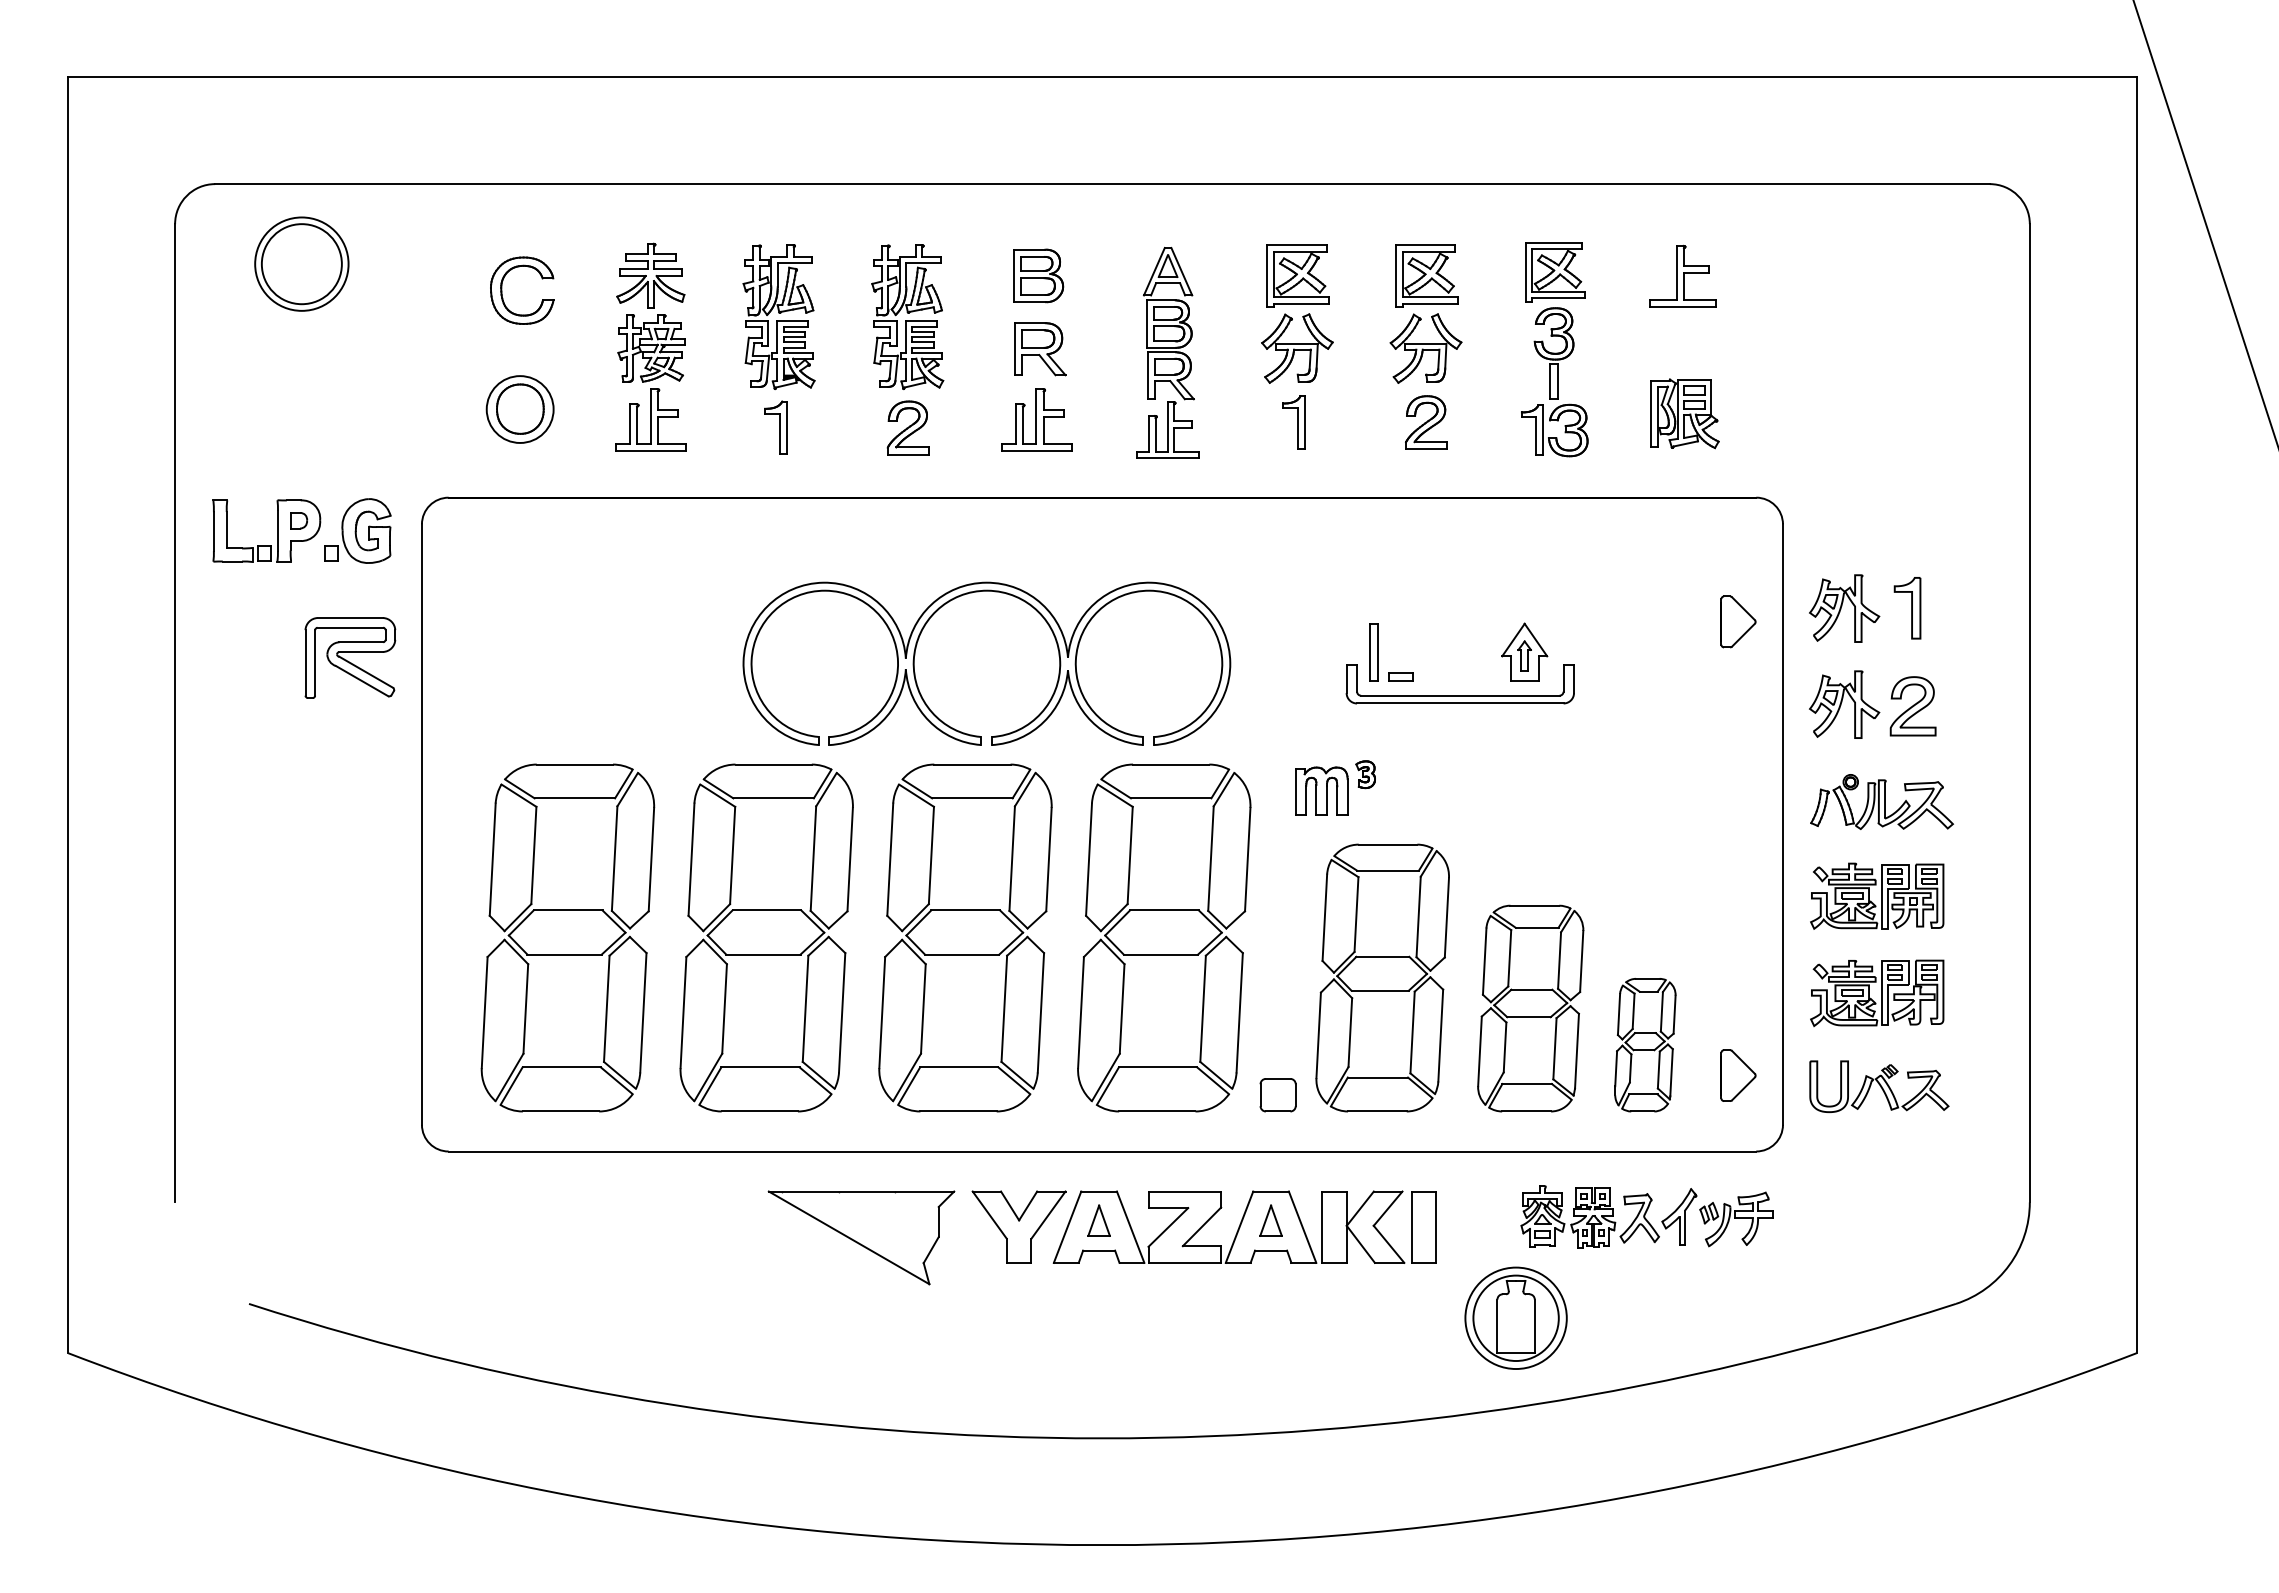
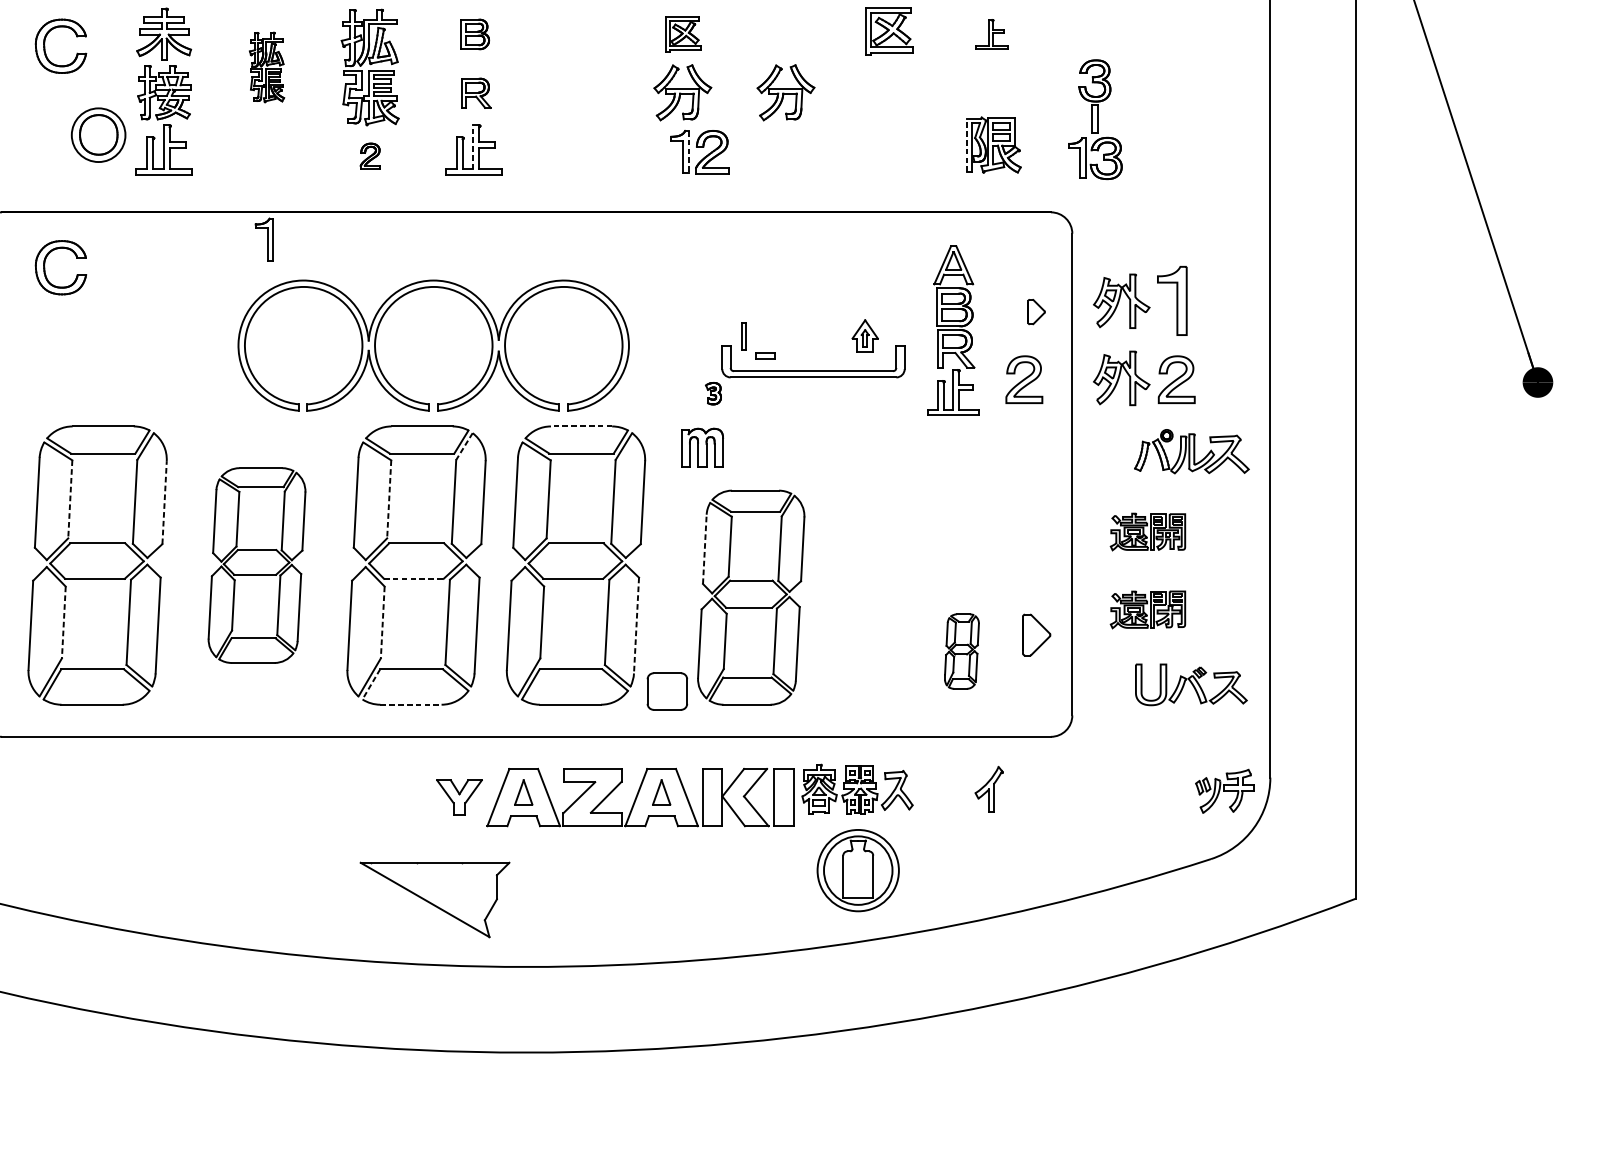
part: (1038, 275) -> (475, 34), size x0.7
part: (1297, 275) -> (682, 34), size x0.7
part: (1426, 275) -> (786, 34), removed
part: (1682, 275) -> (991, 34), size x0.6
part: (778, 316) -> (266, 66), size x0.6
part: (1040, 349) -> (476, 93), size x0.7
part: (1167, 352) -> (953, 330), moved
part: (1554, 382) -> (1095, 119), moved
part: (519, 409) -> (98, 135), moved
line: (1651, 413) -> (966, 144), solid -> dashed
line: (1036, 416) -> (473, 147), solid -> dashed
line: (1305, 422) -> (689, 152), solid -> dashed
part: (1426, 422) -> (712, 152), moved
part: (775, 427) -> (264, 239), moved
part: (907, 427) -> (370, 156), size x0.6
part: (502, 566) -> (45, 267), added
part: (1907, 608) -> (1172, 301), size x1.4
part: (1738, 621) -> (1036, 311), size x0.6
part: (1524, 651) -> (864, 335), size x0.7
part: (1373, 652) -> (743, 336), size x0.6
part: (1722, 706) -> (1023, 379), added
line: (1170, 764) -> (581, 426), solid -> dashed
part: (1365, 774) -> (713, 393), moved
line: (1025, 789) -> (464, 446), solid -> dashed
part: (1881, 801) -> (1191, 451), moved
line: (533, 855) -> (70, 499), solid -> dashed
line: (931, 855) -> (389, 499), solid -> dashed
line: (651, 859) -> (164, 502), solid -> dashed
part: (1877, 895) -> (1148, 531), size x0.7
line: (1324, 917) -> (704, 549), solid -> dashed
part: (766, 937) -> (256, 565), size x0.7
line: (962, 954) -> (414, 578), solid -> dashed
part: (1877, 992) -> (1148, 609), size x0.7
line: (525, 1008) -> (63, 622), solid -> dashed
line: (923, 1008) -> (382, 622), solid -> dashed
part: (1530, 1008) -> (869, 622), removed
line: (1239, 1012) -> (636, 625), solid -> dashed
part: (1645, 1045) -> (962, 651), size x0.7
part: (1738, 1075) -> (1036, 634), moved
line: (909, 1086) -> (371, 684), solid -> dashed
part: (1879, 1086) -> (1191, 684), moved
part: (1277, 1095) -> (666, 691), size x1.4
line: (959, 1111) -> (411, 704), solid -> dashed
part: (1589, 1216) -> (856, 788), moved
part: (1736, 1219) -> (1225, 791), moved
part: (1018, 1226) -> (459, 796), size x0.6
part: (861, 1237) -> (435, 899), moved

